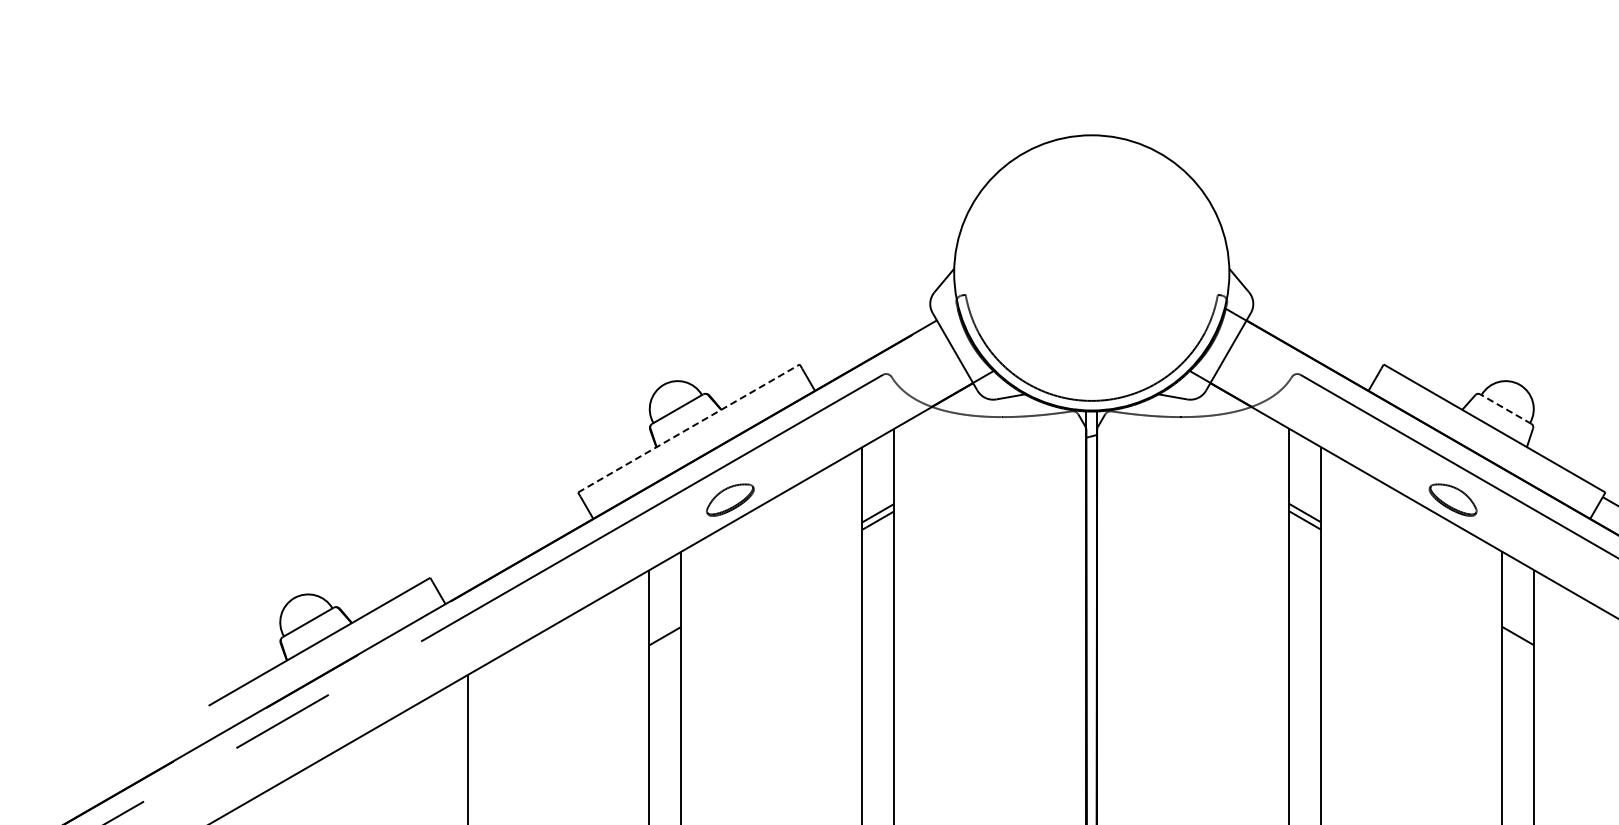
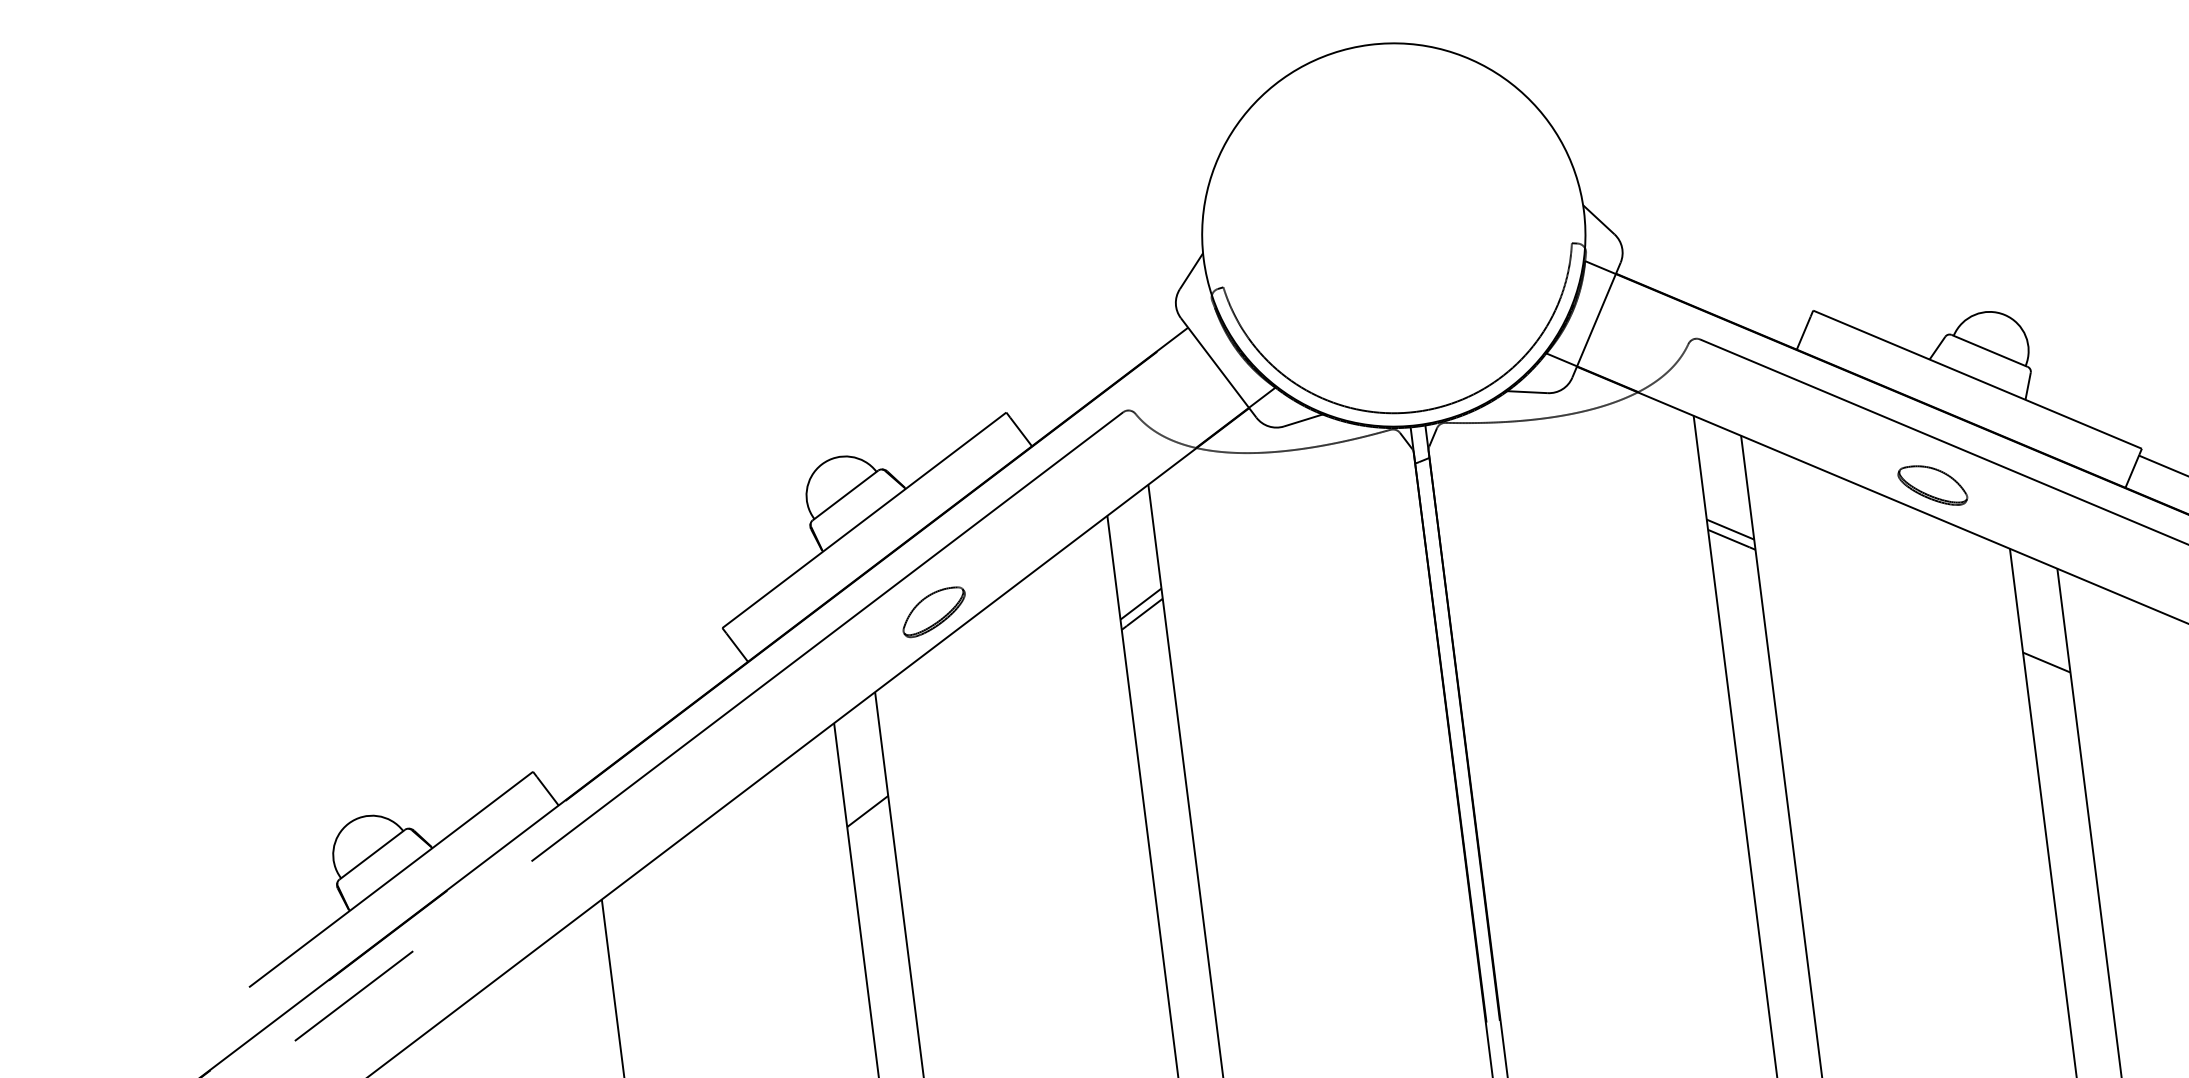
line: (1505, 409) -> (1989, 351), dashed -> solid
line: (688, 428) -> (863, 520), dashed -> solid

